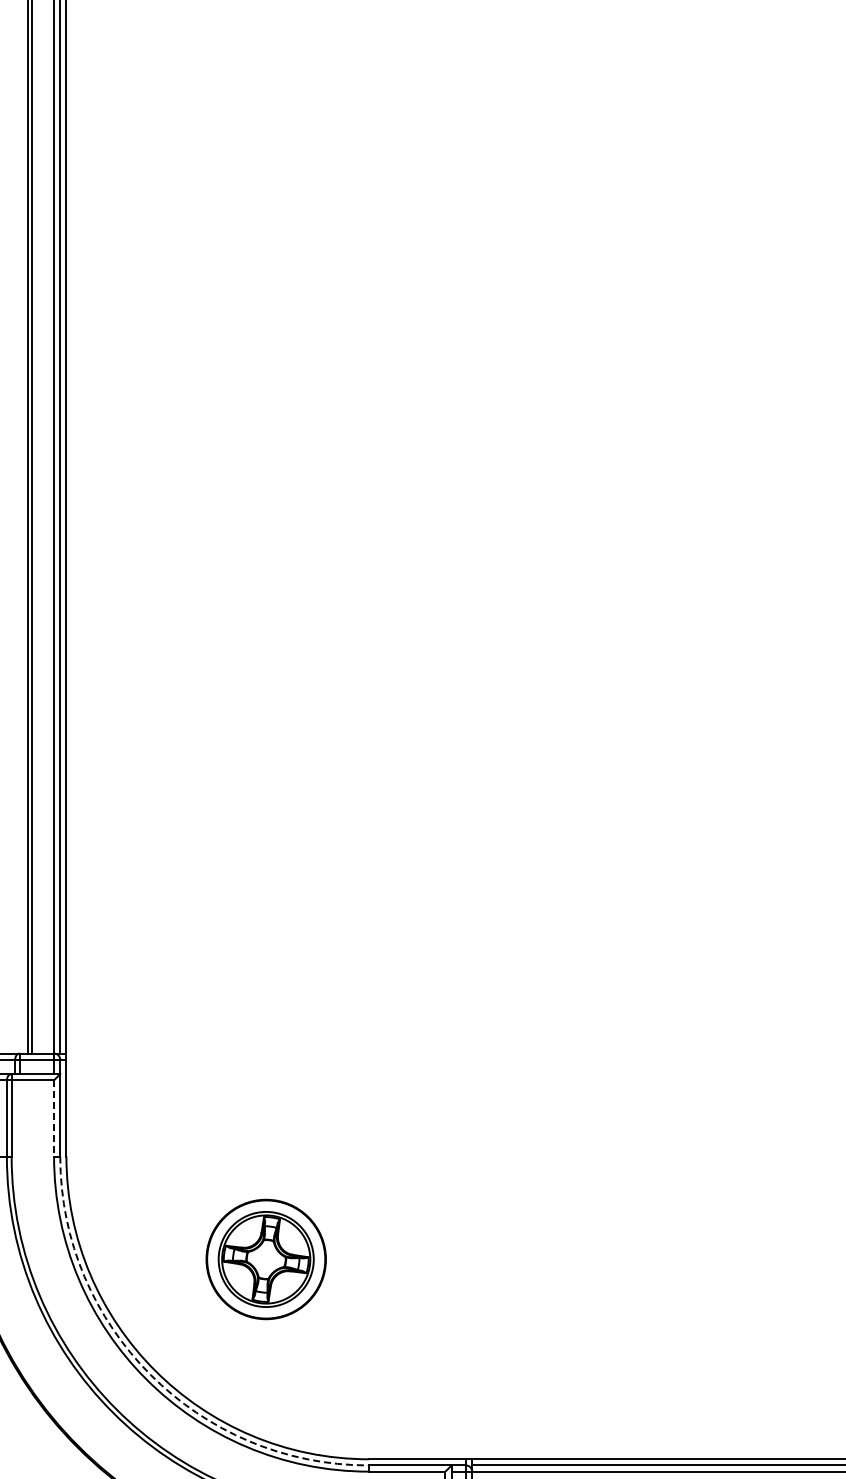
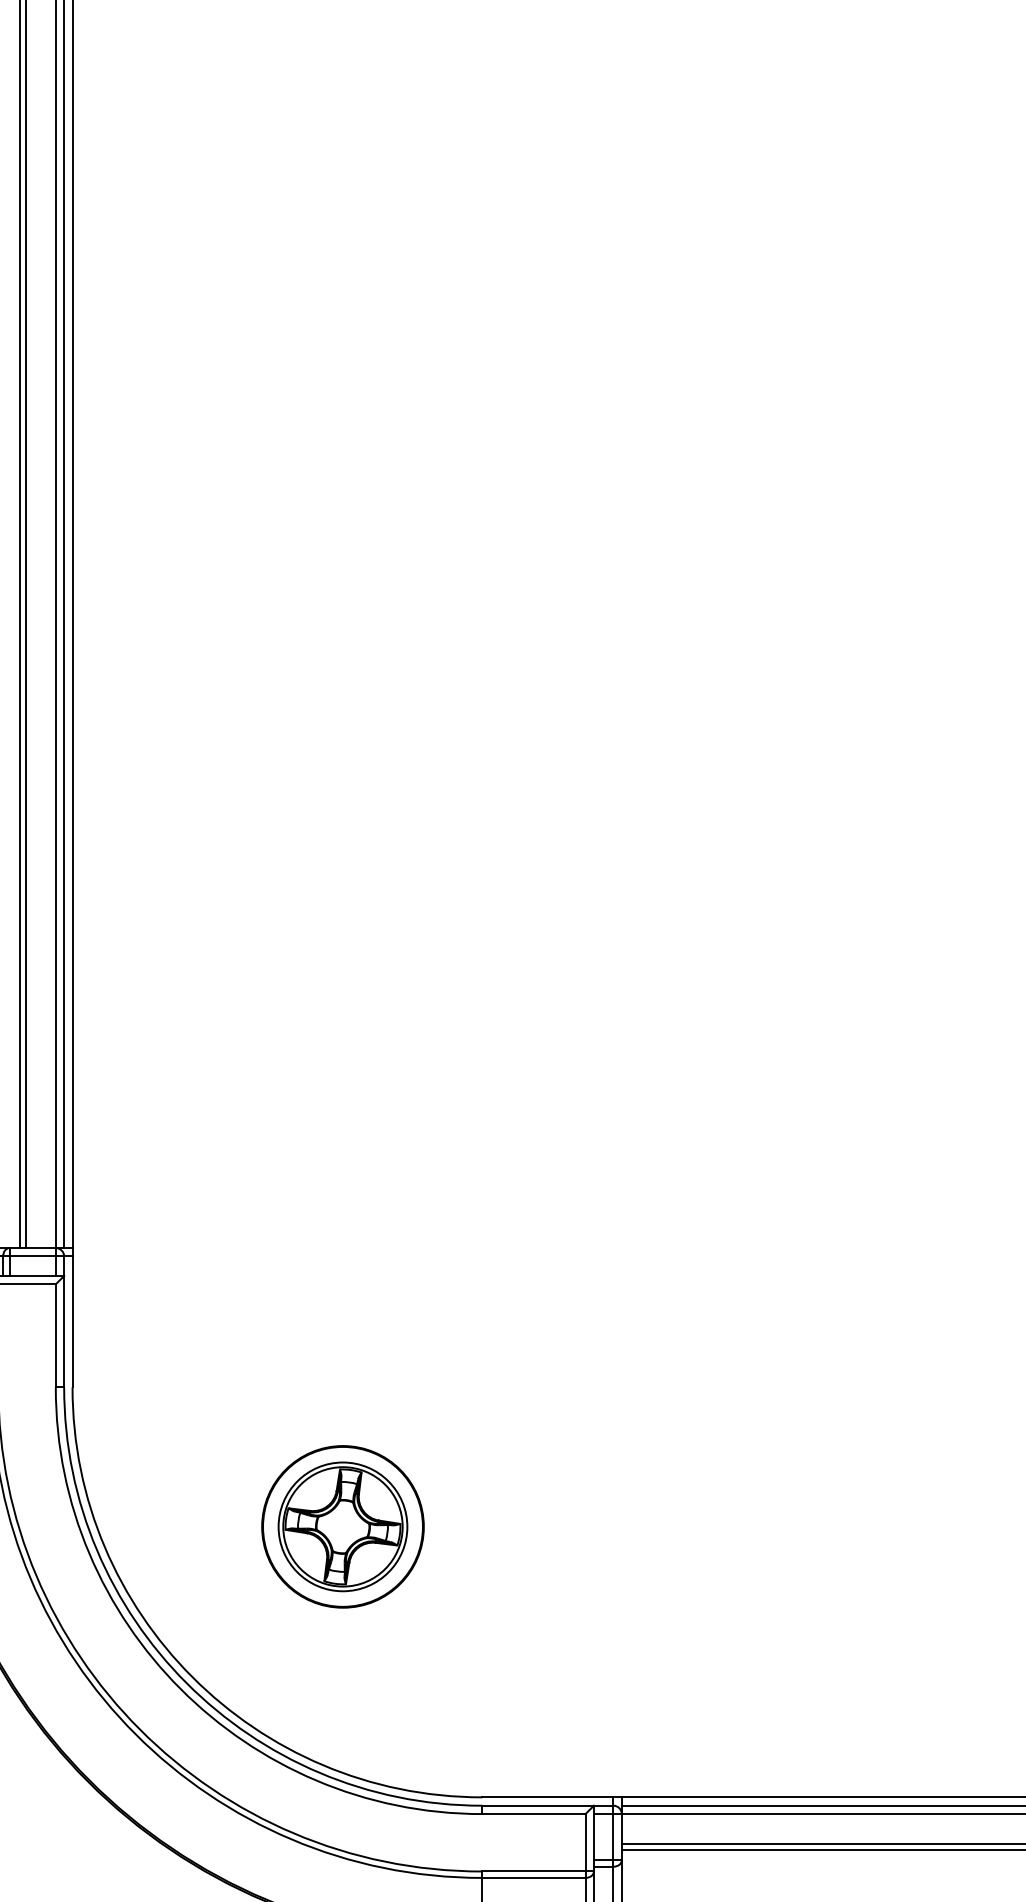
line: (54, 1118) -> (56, 1336), dashed -> solid
arc: (150, 1374) -> (186, 1682), dashed -> solid

